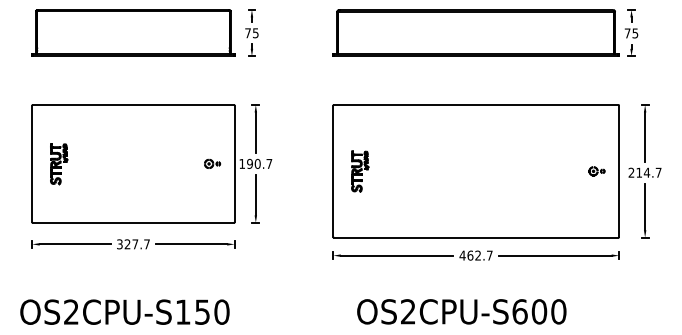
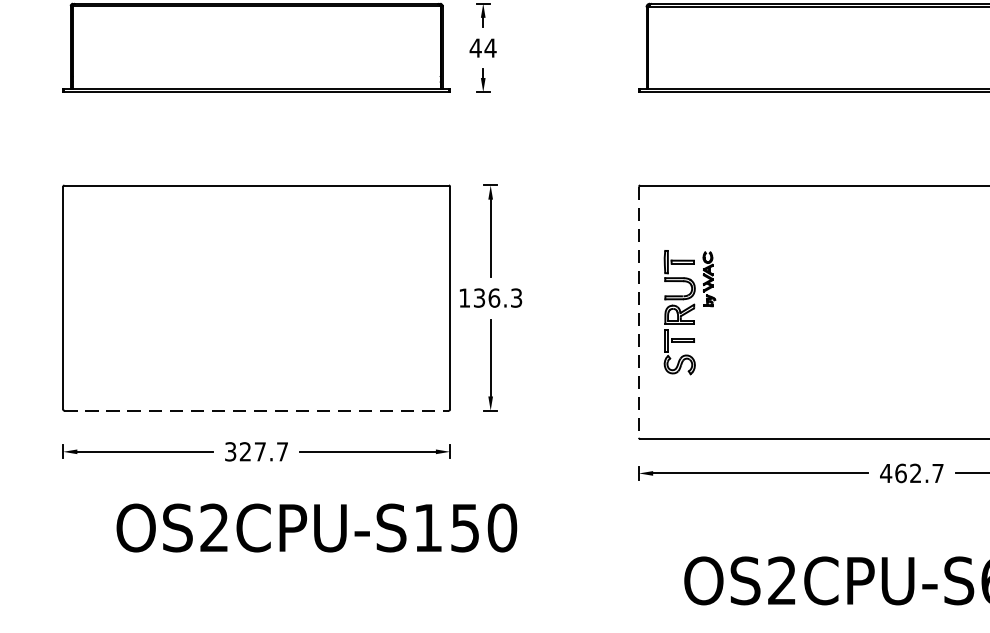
text: (251, 33) -> (482, 48), 75 -> 44
part: (212, 163) -> (407, 297), removed
text: (259, 163) -> (497, 297), 190.7 -> 136.3
part: (59, 164) -> (115, 299), removed
line: (333, 171) -> (639, 312), solid -> dashed
part: (360, 171) -> (690, 312), size x1.6
line: (133, 222) -> (256, 410), solid -> dashed
text: (124, 311) -> (315, 526), moved

